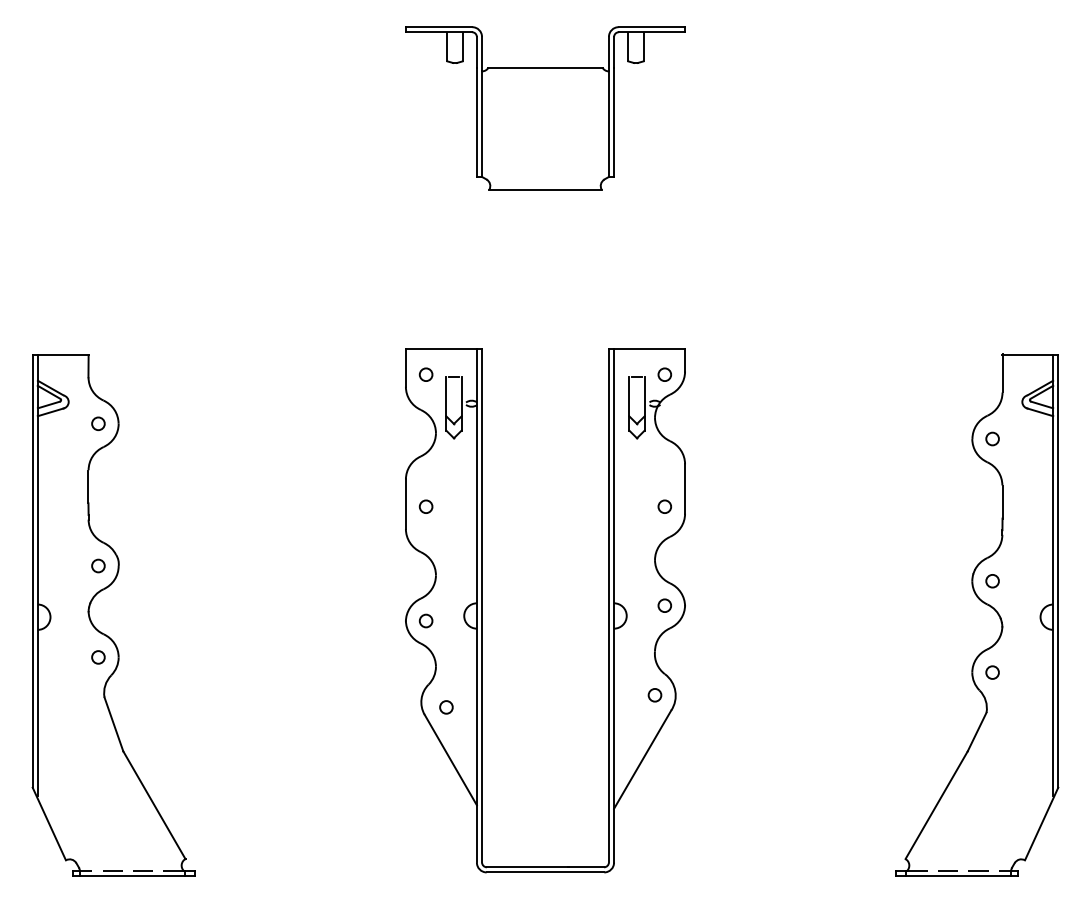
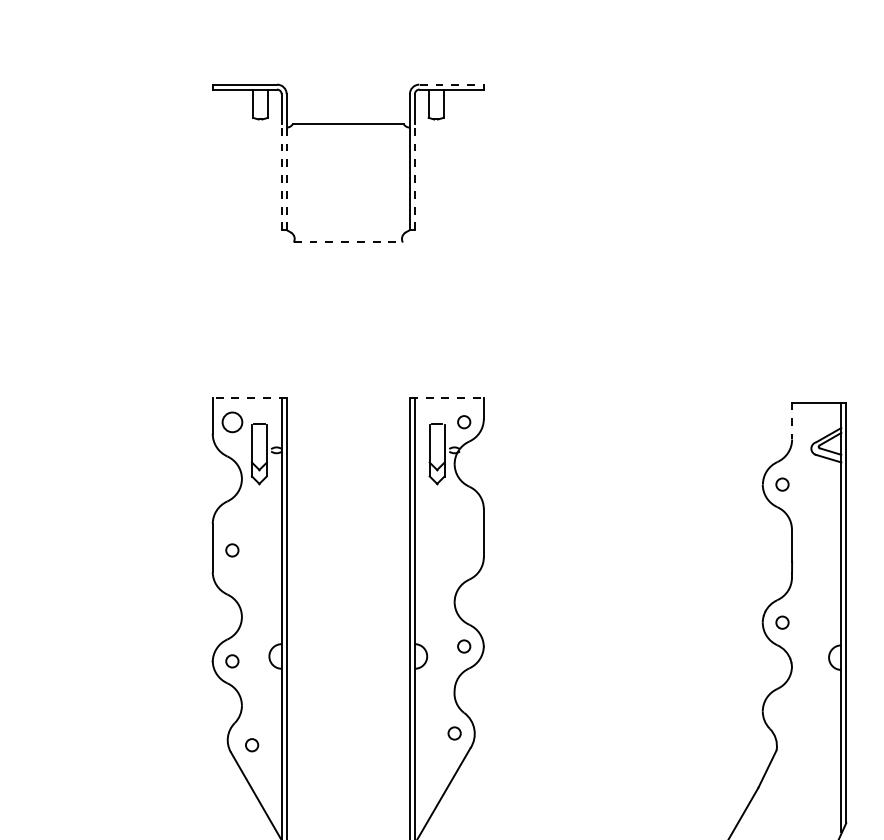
line: (652, 27) -> (452, 84), solid -> dashed
line: (476, 122) -> (281, 177), solid -> dashed
line: (614, 122) -> (415, 177), solid -> dashed
line: (482, 124) -> (287, 179), solid -> dashed
line: (545, 189) -> (348, 242), solid -> dashed
line: (443, 349) -> (249, 397), solid -> dashed
line: (647, 349) -> (447, 397), solid -> dashed
line: (1002, 373) -> (792, 420), solid -> dashed
circle: (425, 374) -> (231, 421), size x1.6
circle: (664, 506) -> (463, 550), removed
circle: (992, 672) -> (782, 711), removed

